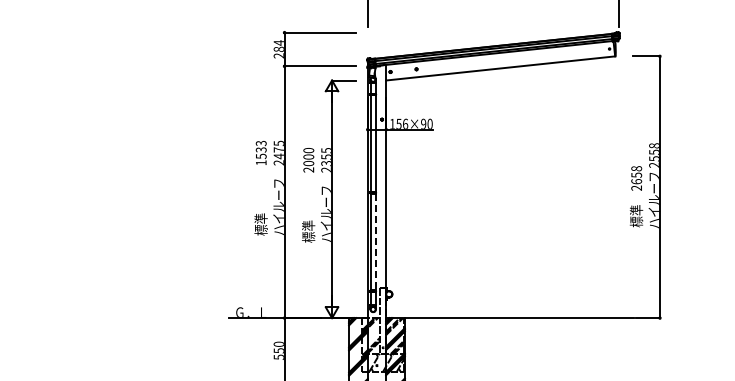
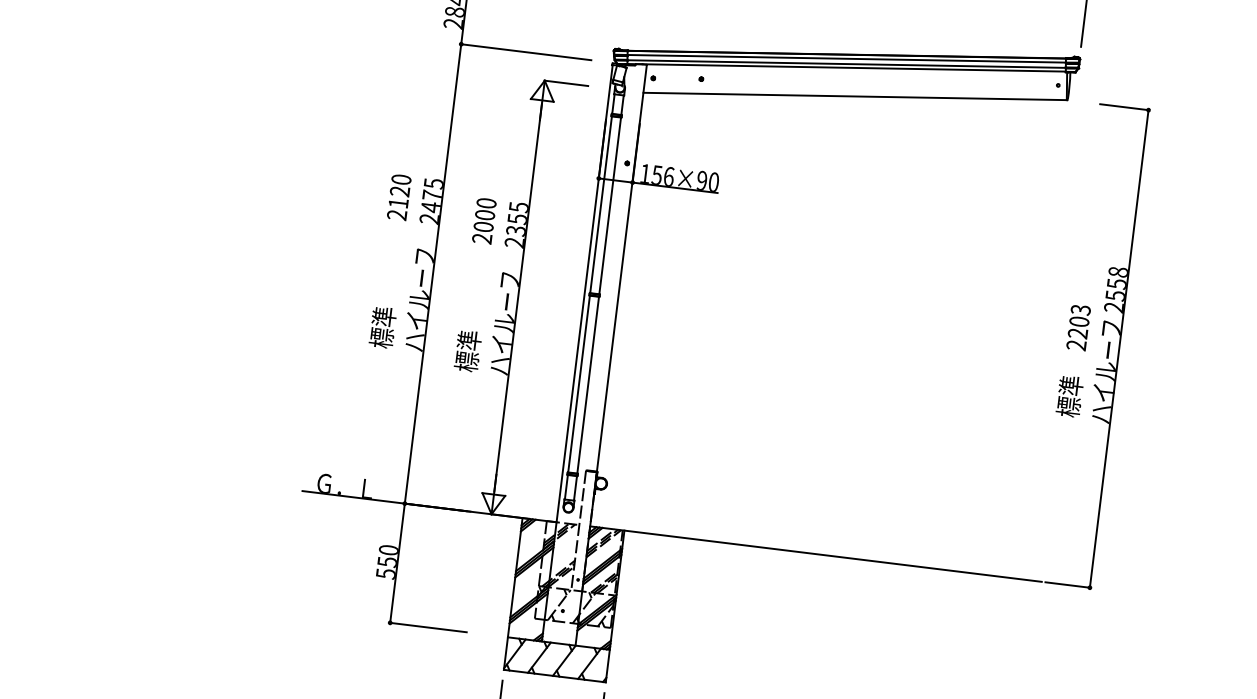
text: (260, 152) -> (398, 196), 1533 -> 2120
text: (636, 175) -> (1079, 322), 2658 -> 2203
line: (375, 242) -> (587, 386), dashed -> solid

